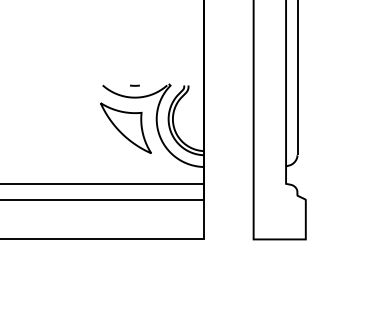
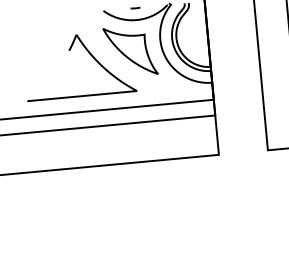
part: (85, 128) -> (90, 55), added

